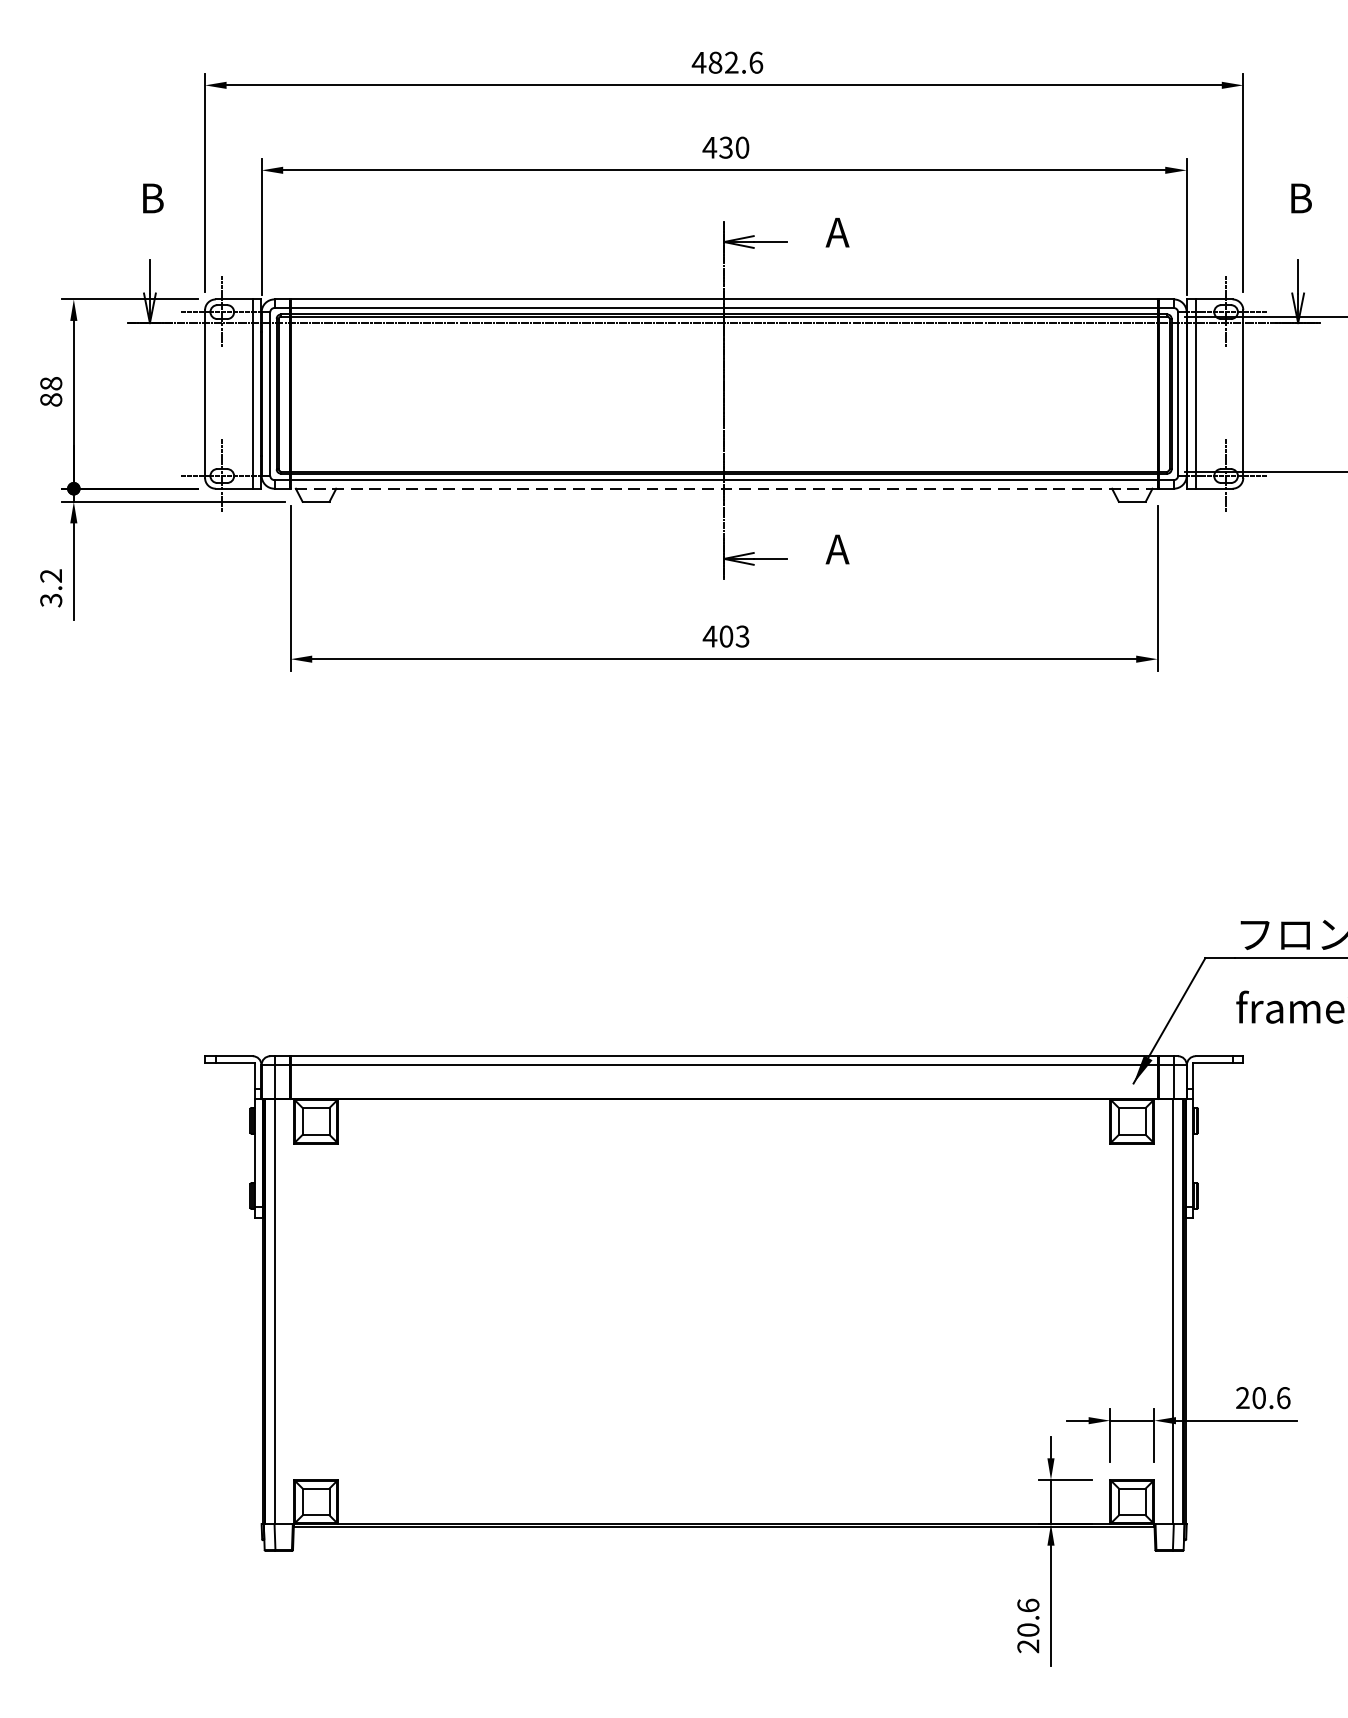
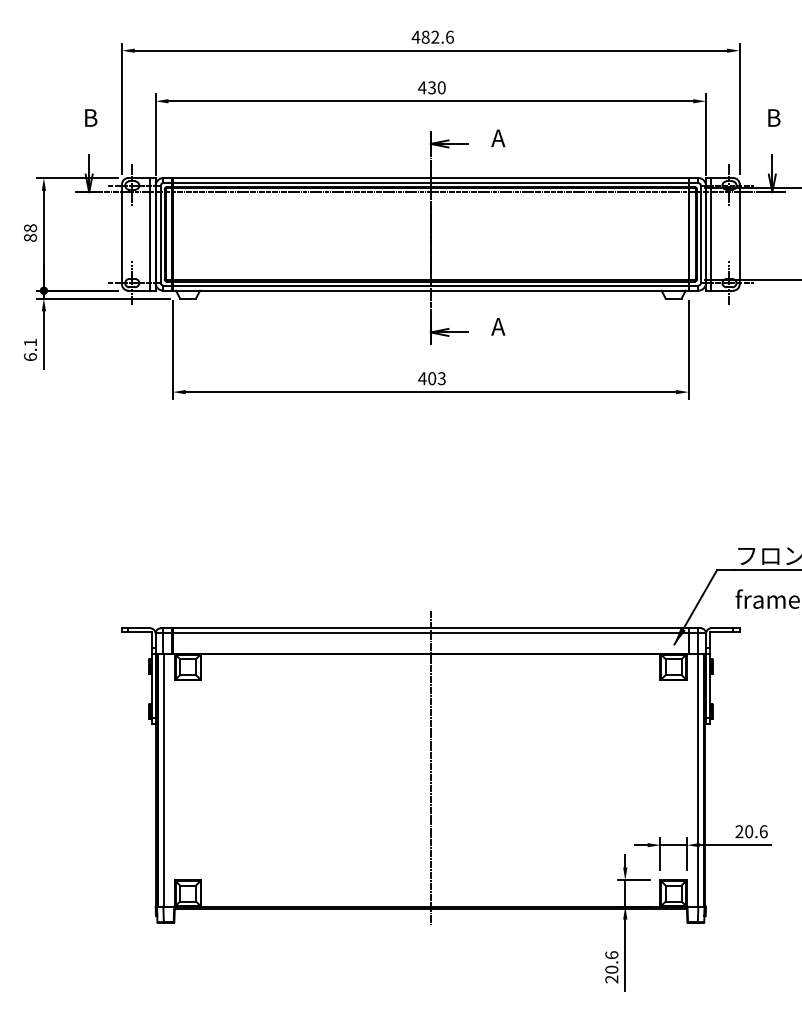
line: (723, 488) -> (430, 290), dashed -> solid
text: (49, 587) -> (29, 349), 3.2 -> 6.1
line: (723, 1291) -> (430, 768), added

